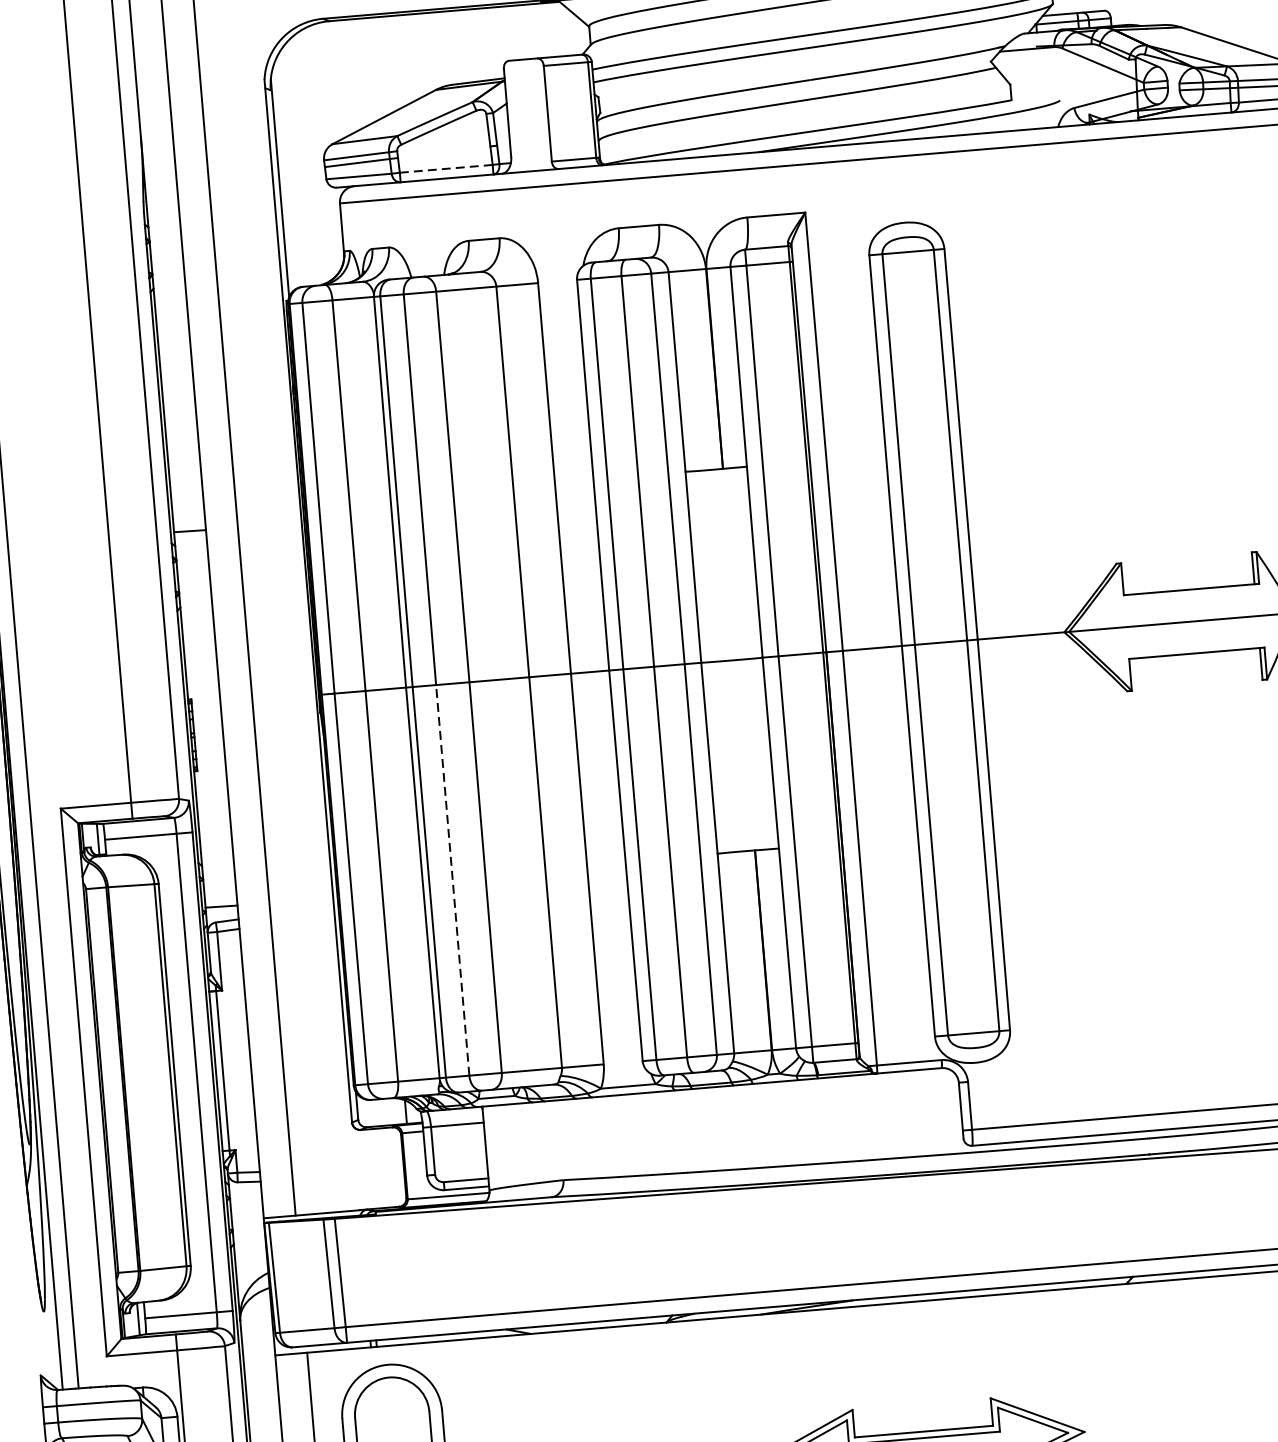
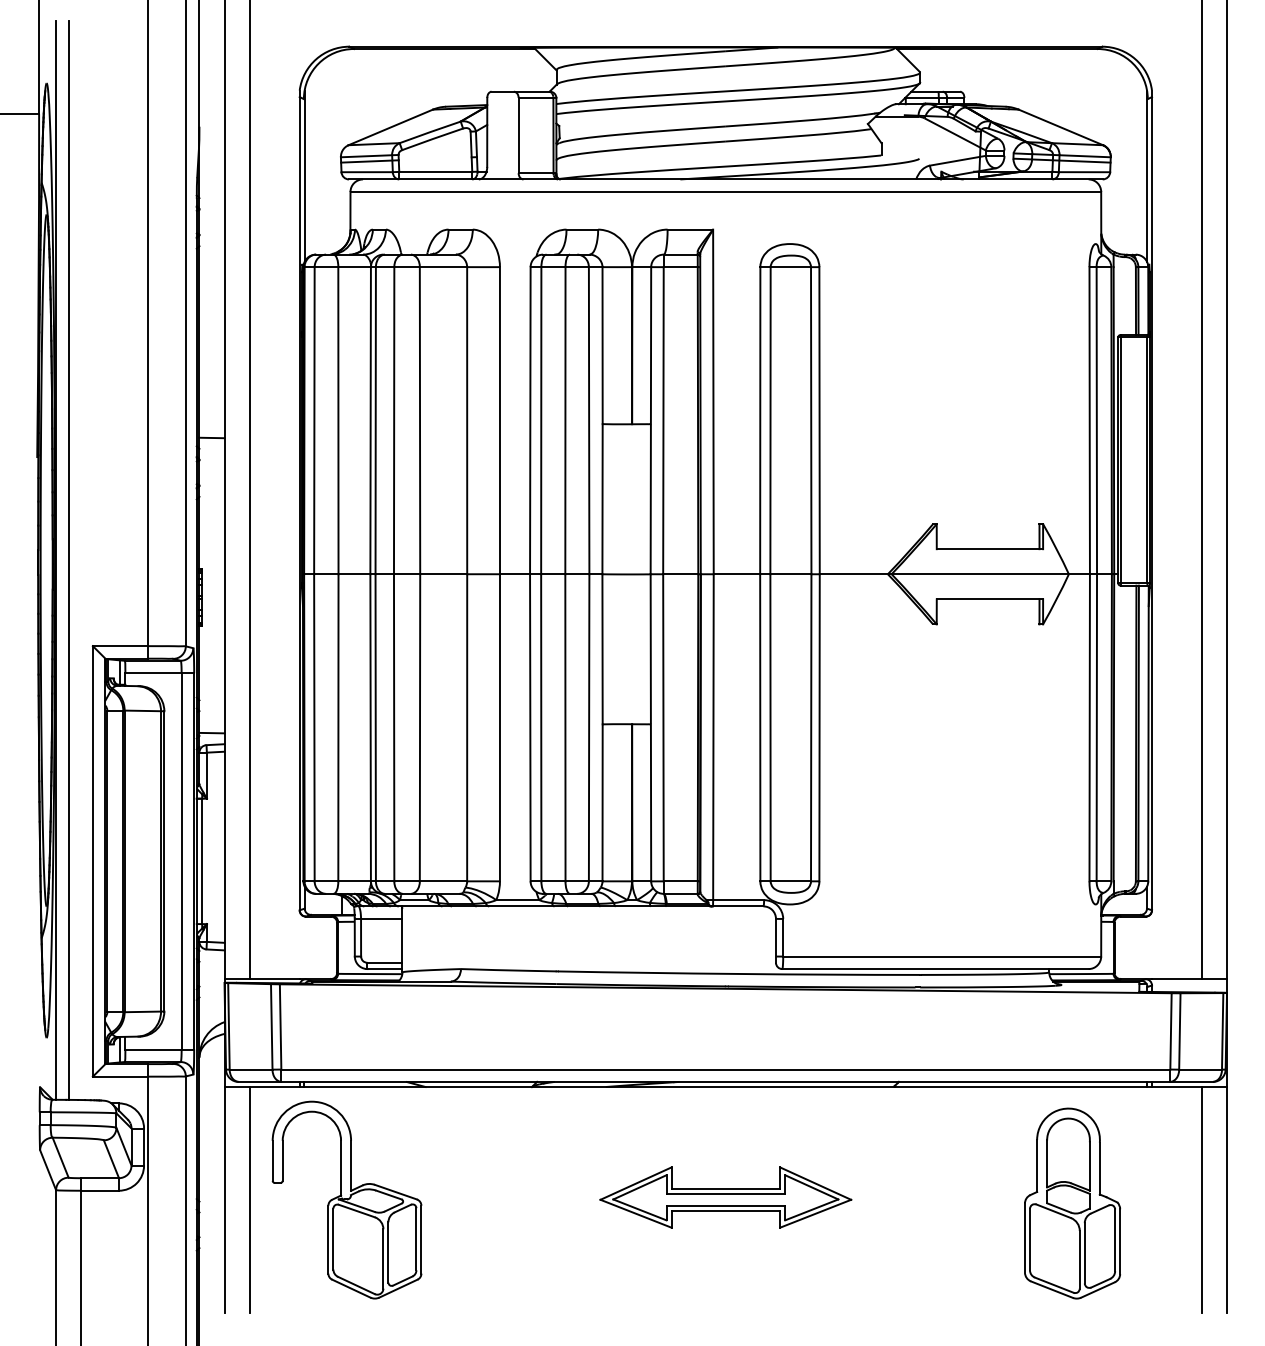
line: (445, 168) -> (435, 171), dashed -> solid
line: (453, 879) -> (394, 727), dashed -> solid

